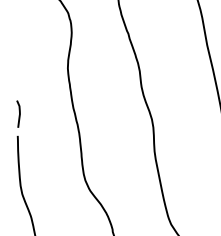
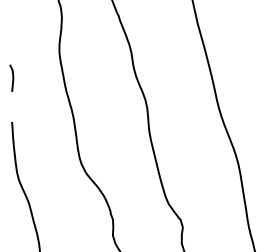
curve: (19, 113) -> (12, 77), moved

